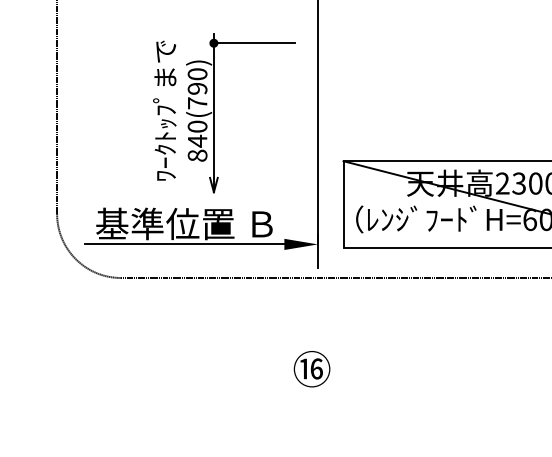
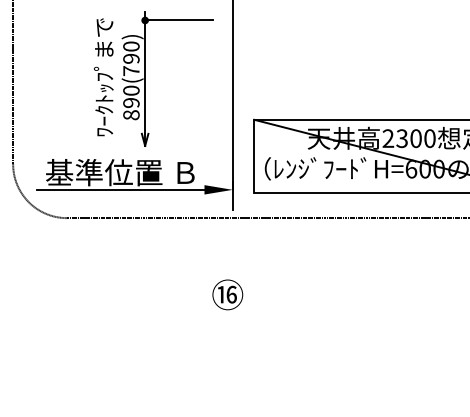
text: (197, 140) -> (131, 102), 840(790) -> 890(790)

